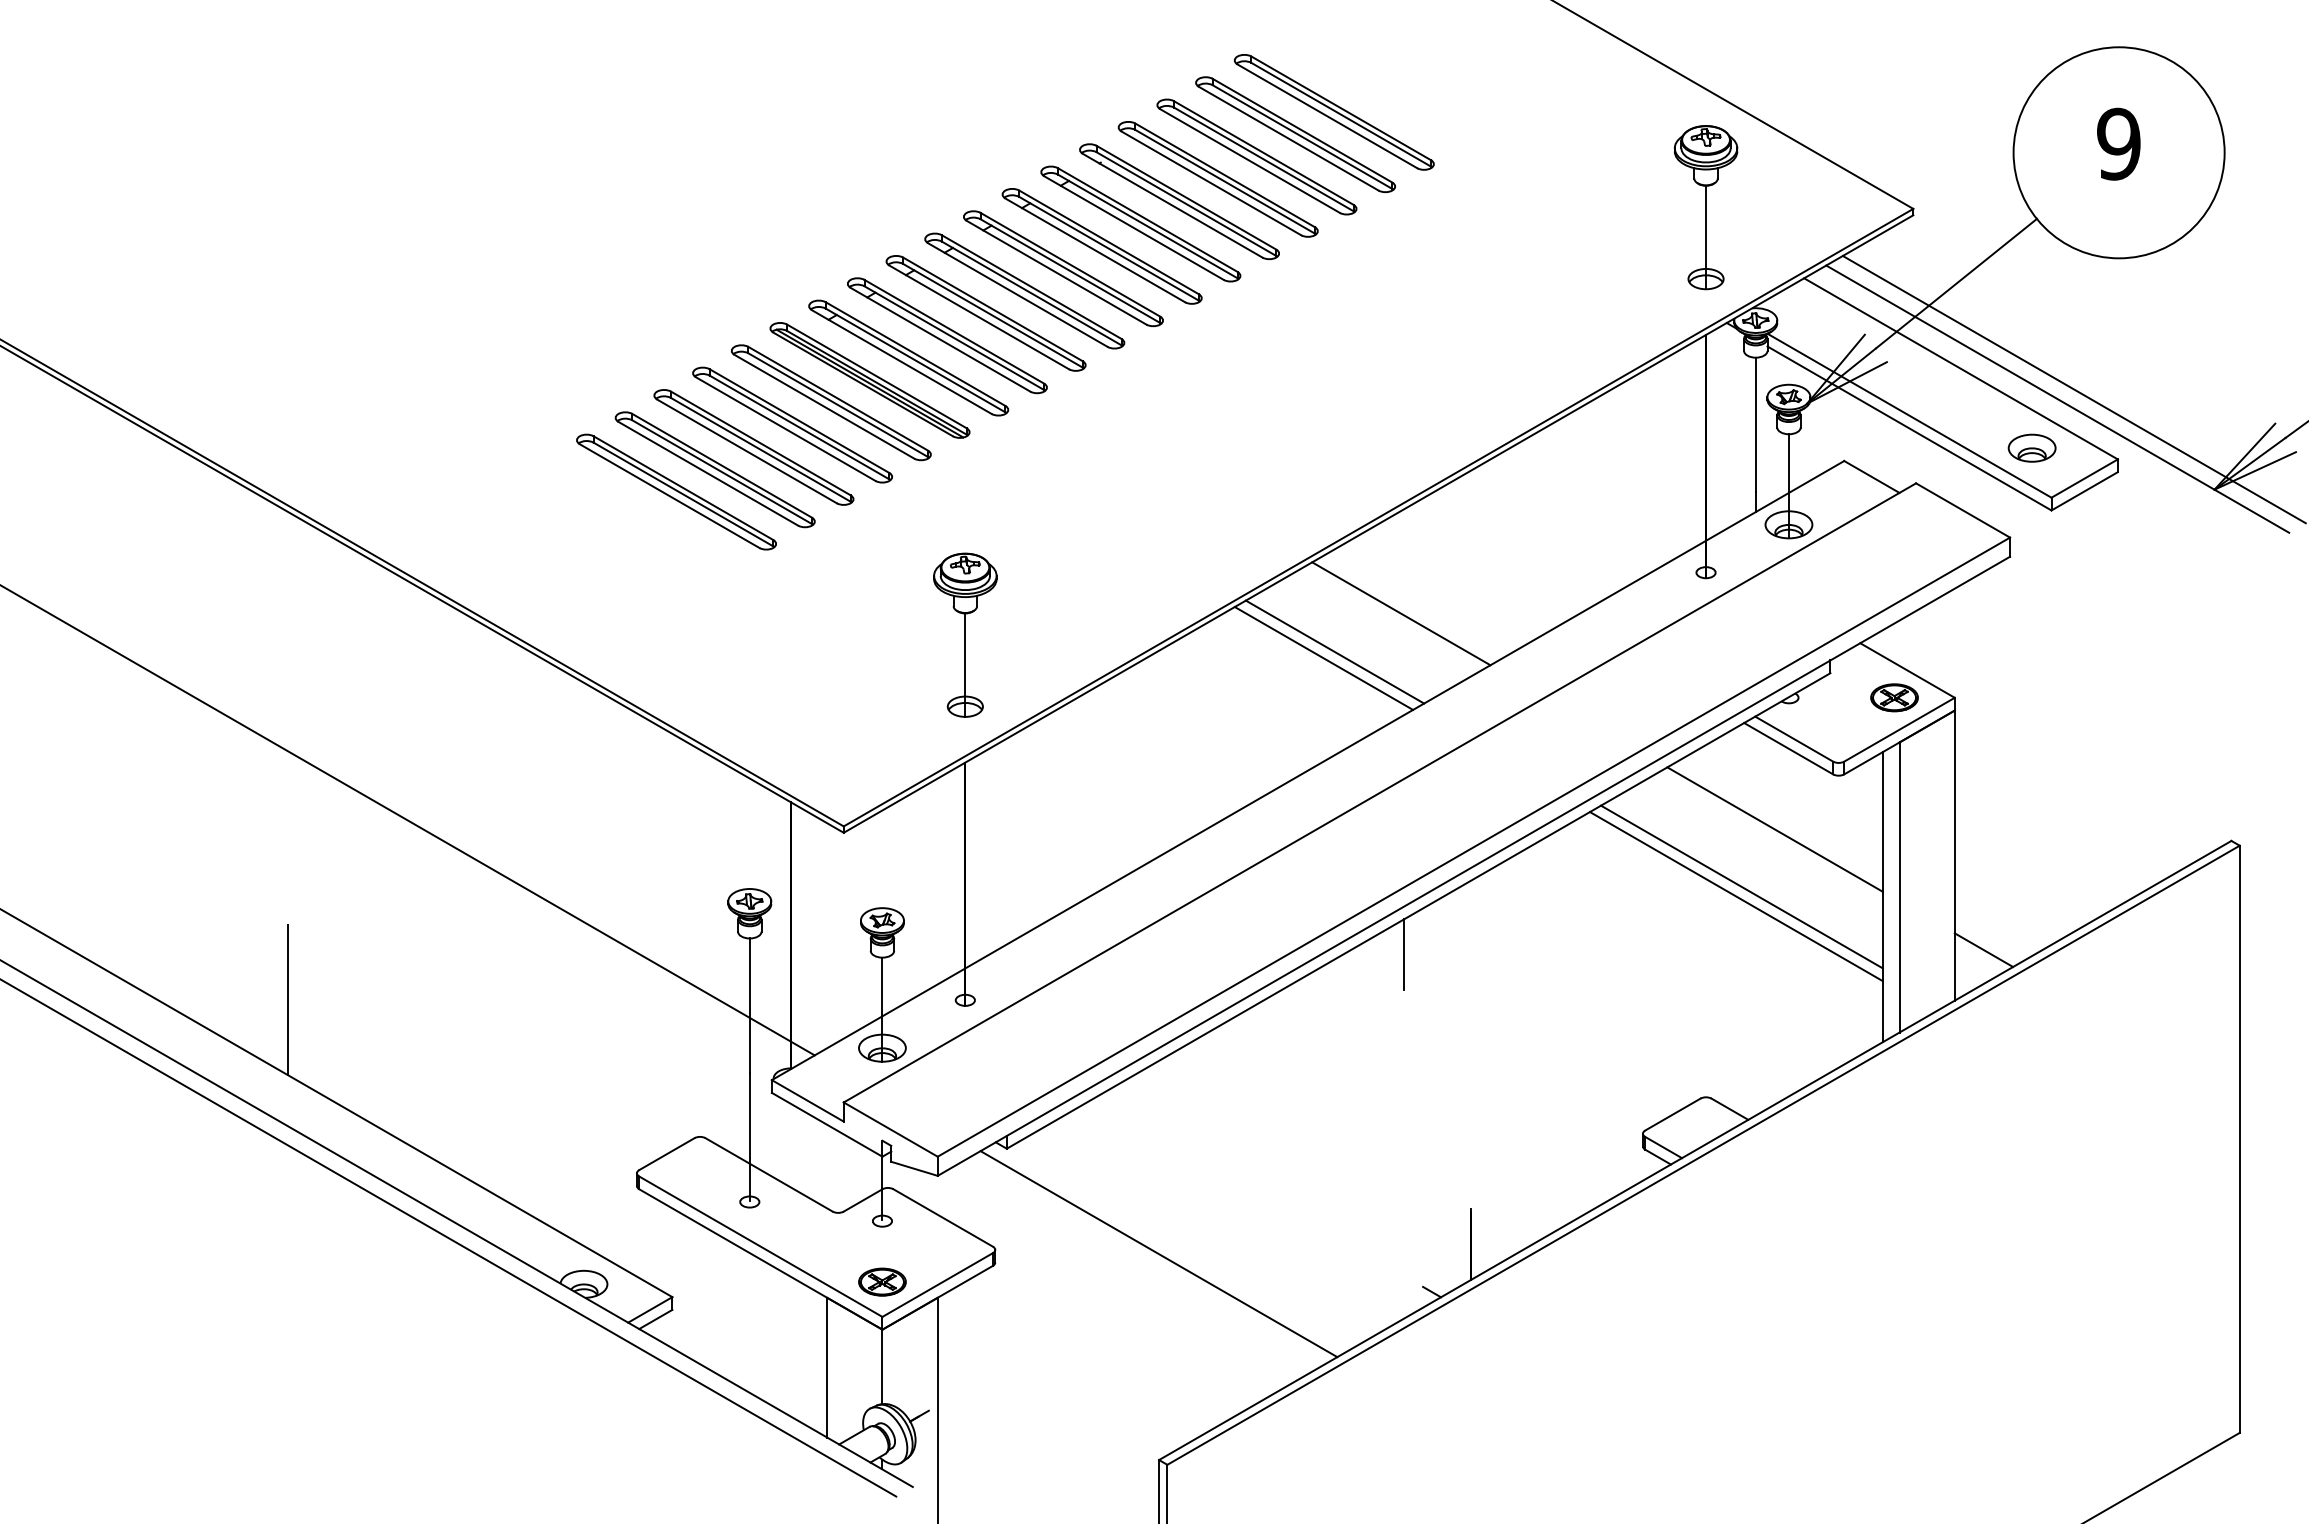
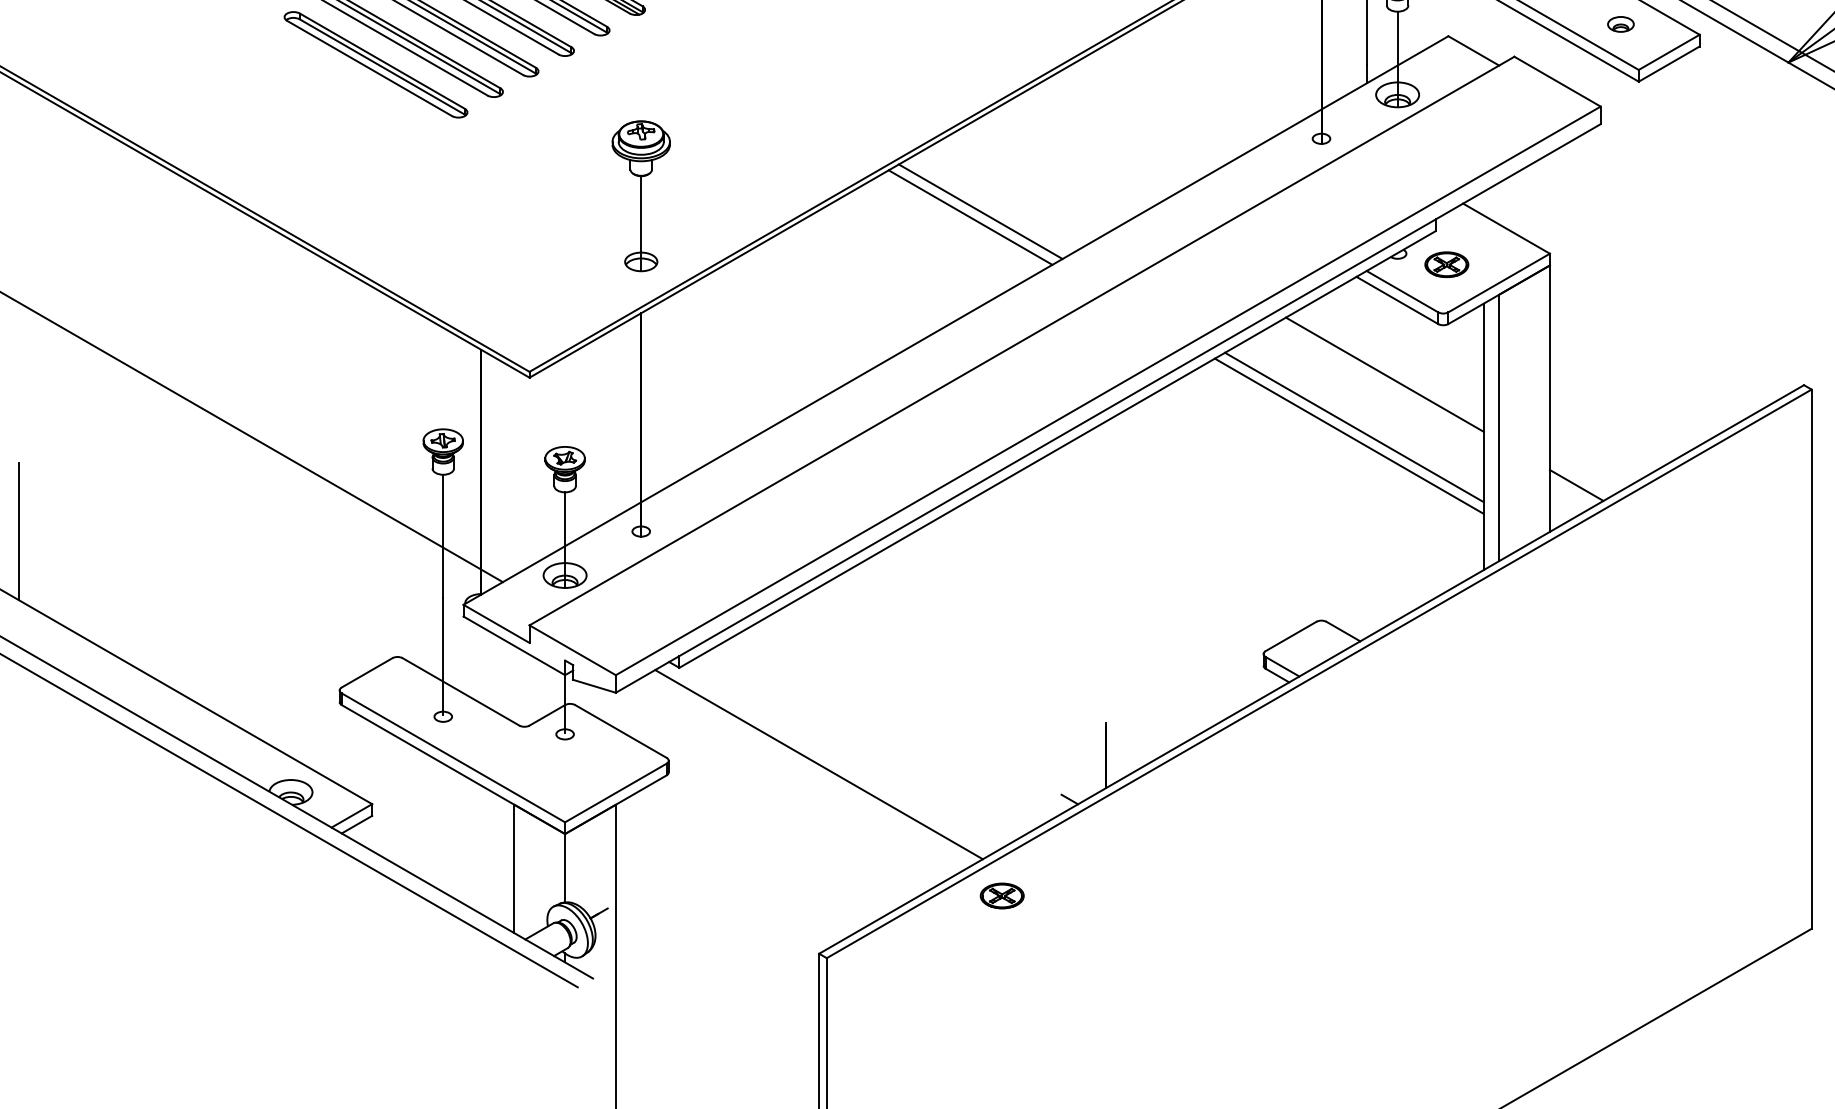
part: (2031, 447) -> (1620, 23), size x0.6
line: (1401, 613) -> (1041, 176), removed
part: (1894, 697) -> (1446, 264), moved
line: (1404, 954) -> (1044, 489), removed
part: (882, 1281) -> (1002, 895), moved

